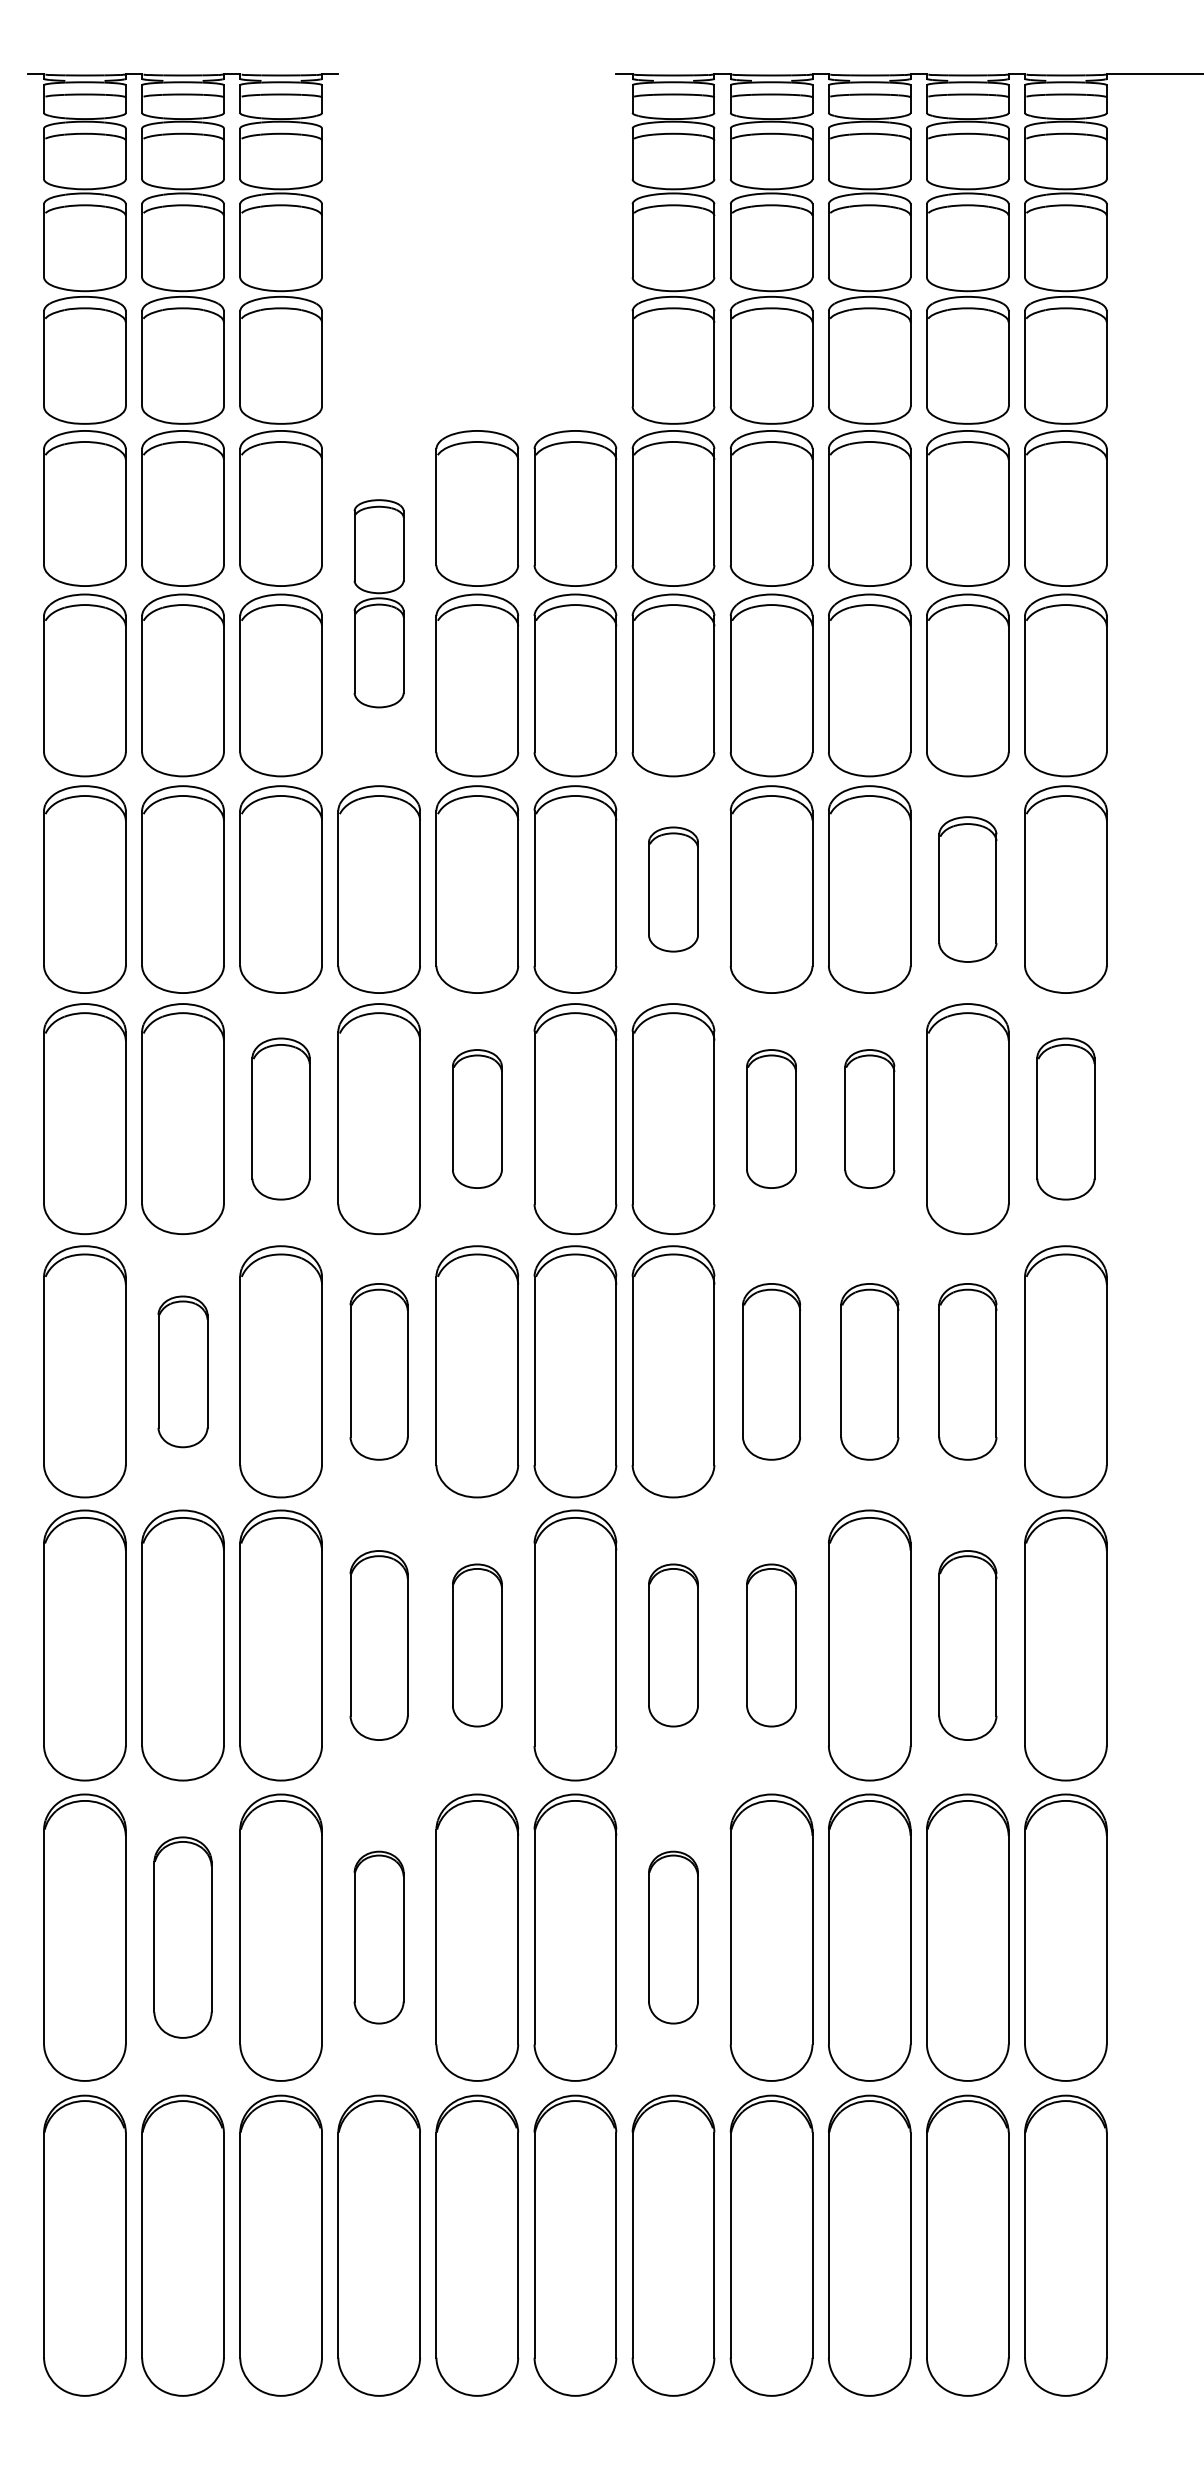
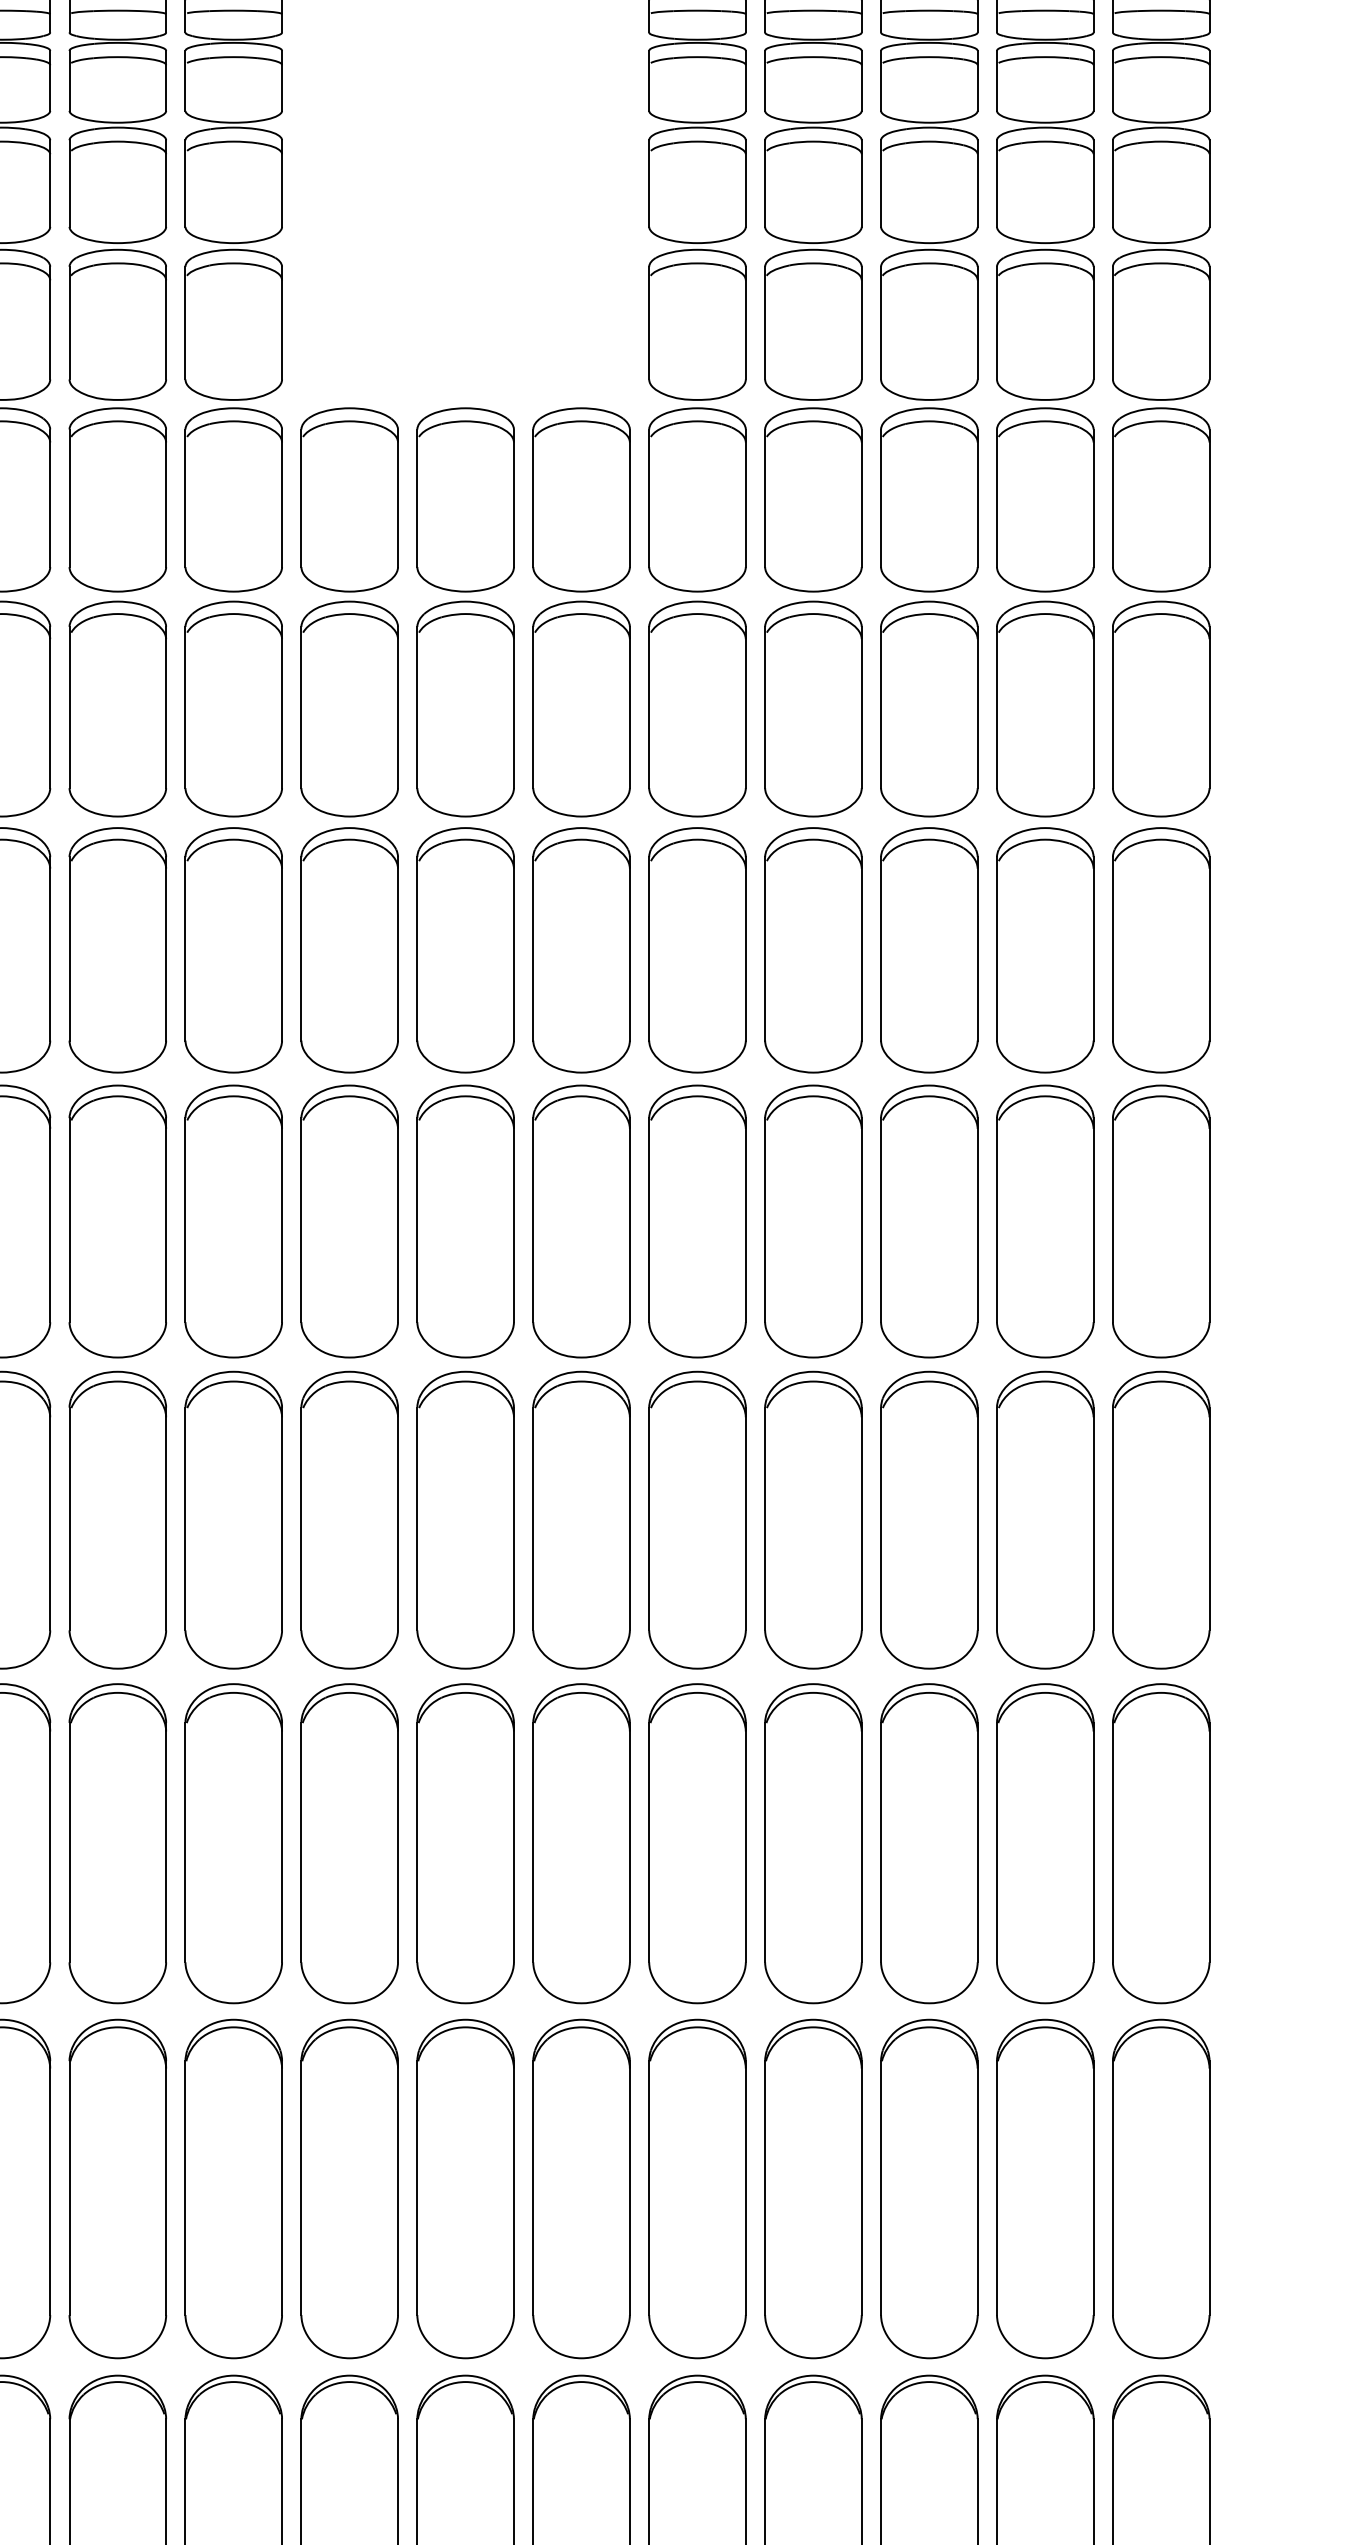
part: (378, 603) -> (348, 612), size x1.67
part: (673, 889) -> (697, 950), size x1.67
part: (967, 889) -> (1044, 950), size x1.43
part: (280, 1118) -> (233, 1220), size x1.43
part: (477, 1118) -> (465, 1220), size x1.67
part: (771, 1118) -> (813, 1220), size x1.67
part: (869, 1118) -> (929, 1220), size x1.67
part: (1065, 1118) -> (1160, 1220), size x1.43
part: (182, 1371) -> (117, 1519), size x1.67
part: (378, 1371) -> (348, 1519), size x1.43
part: (771, 1371) -> (813, 1519), size x1.43
part: (869, 1371) -> (929, 1519), size x1.43
part: (967, 1371) -> (1044, 1519), size x1.43
part: (378, 1645) -> (348, 1843), size x1.43
part: (477, 1645) -> (465, 1843), size x1.67
part: (673, 1645) -> (697, 1843), size x1.67
part: (771, 1645) -> (813, 1843), size x1.67
part: (967, 1645) -> (1044, 1843), size x1.43
part: (182, 1937) -> (117, 2188), size x1.43
part: (378, 1937) -> (348, 2188), size x1.67
part: (673, 1937) -> (697, 2188), size x1.67

